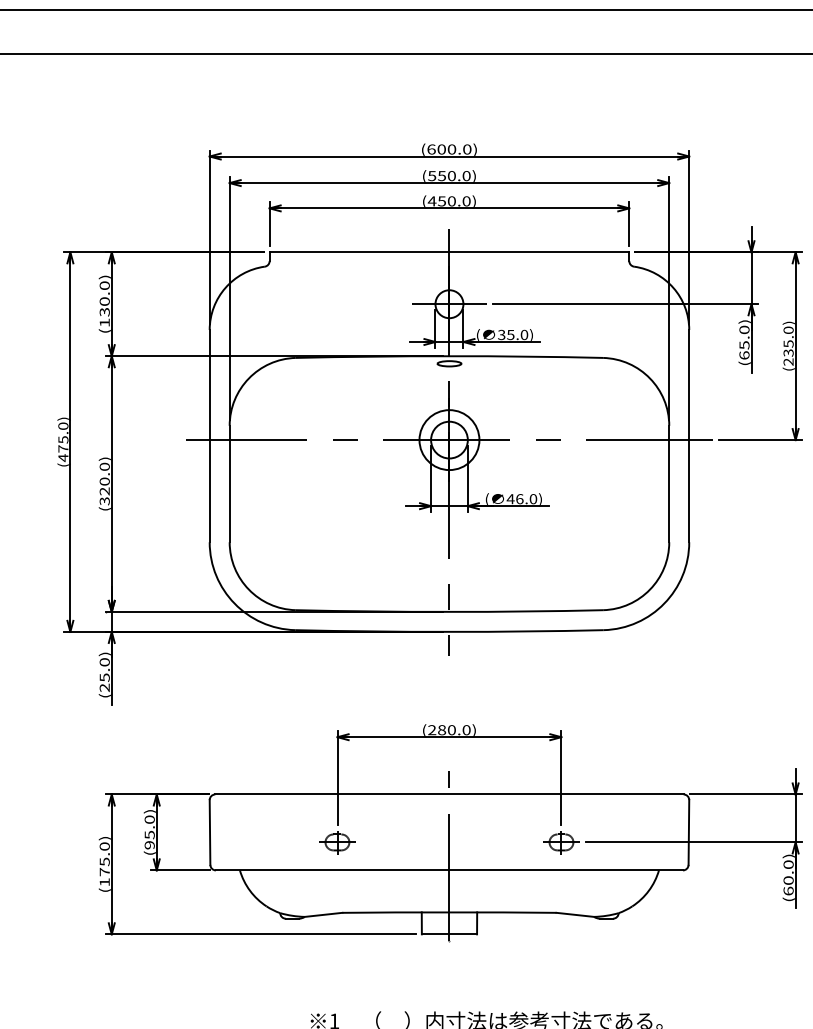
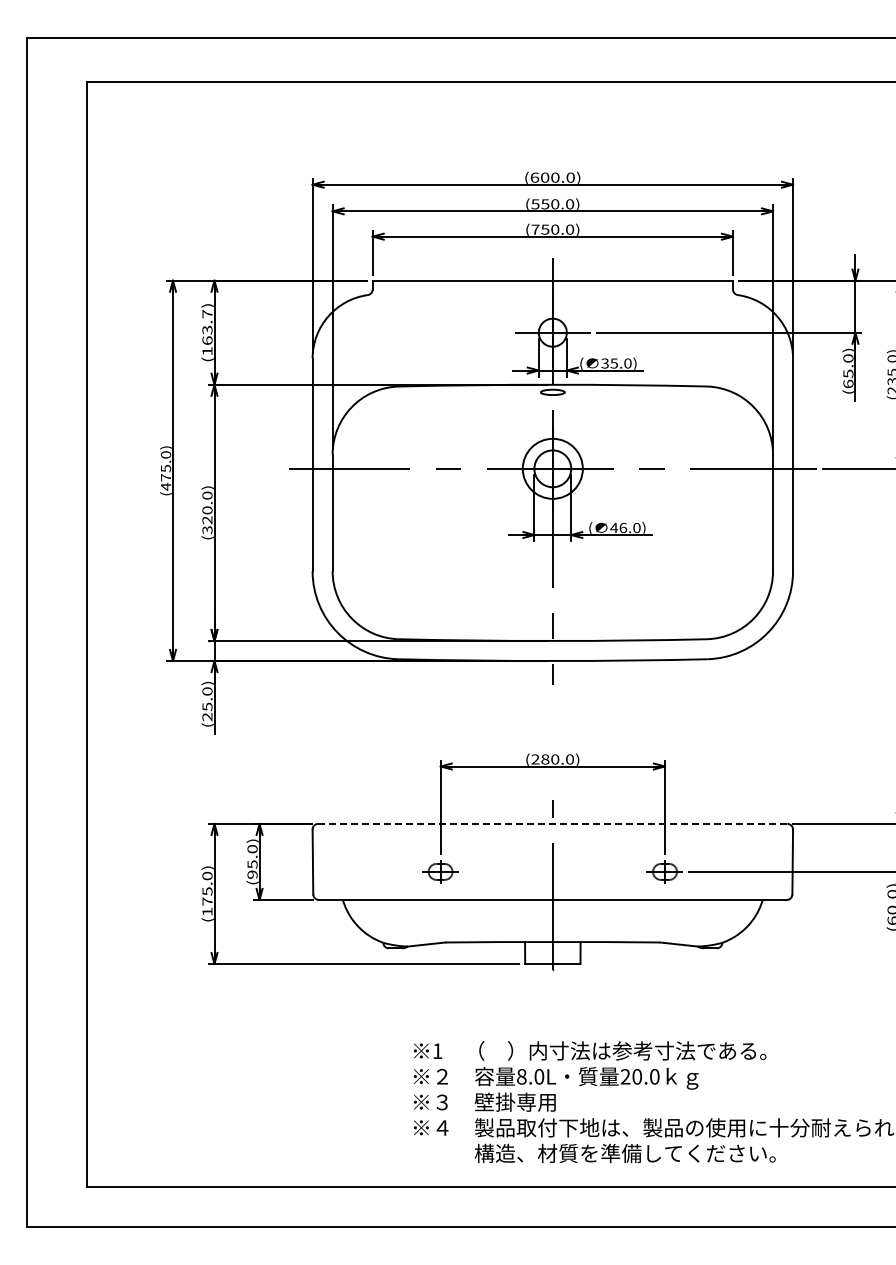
text: (432, 201) -> (535, 229), (450.0) -> (750.0)
text: (104, 299) -> (207, 327), (130.0) -> (163.7)
line: (449, 794) -> (552, 823), solid -> dashed

